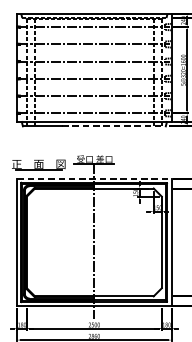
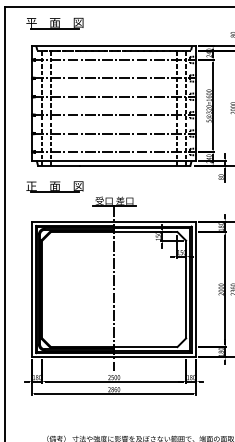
line: (114, 126) -> (135, 165), dashed -> solid
part: (38, 164) -> (54, 186), moved
line: (94, 178) -> (114, 221), dashed -> solid

